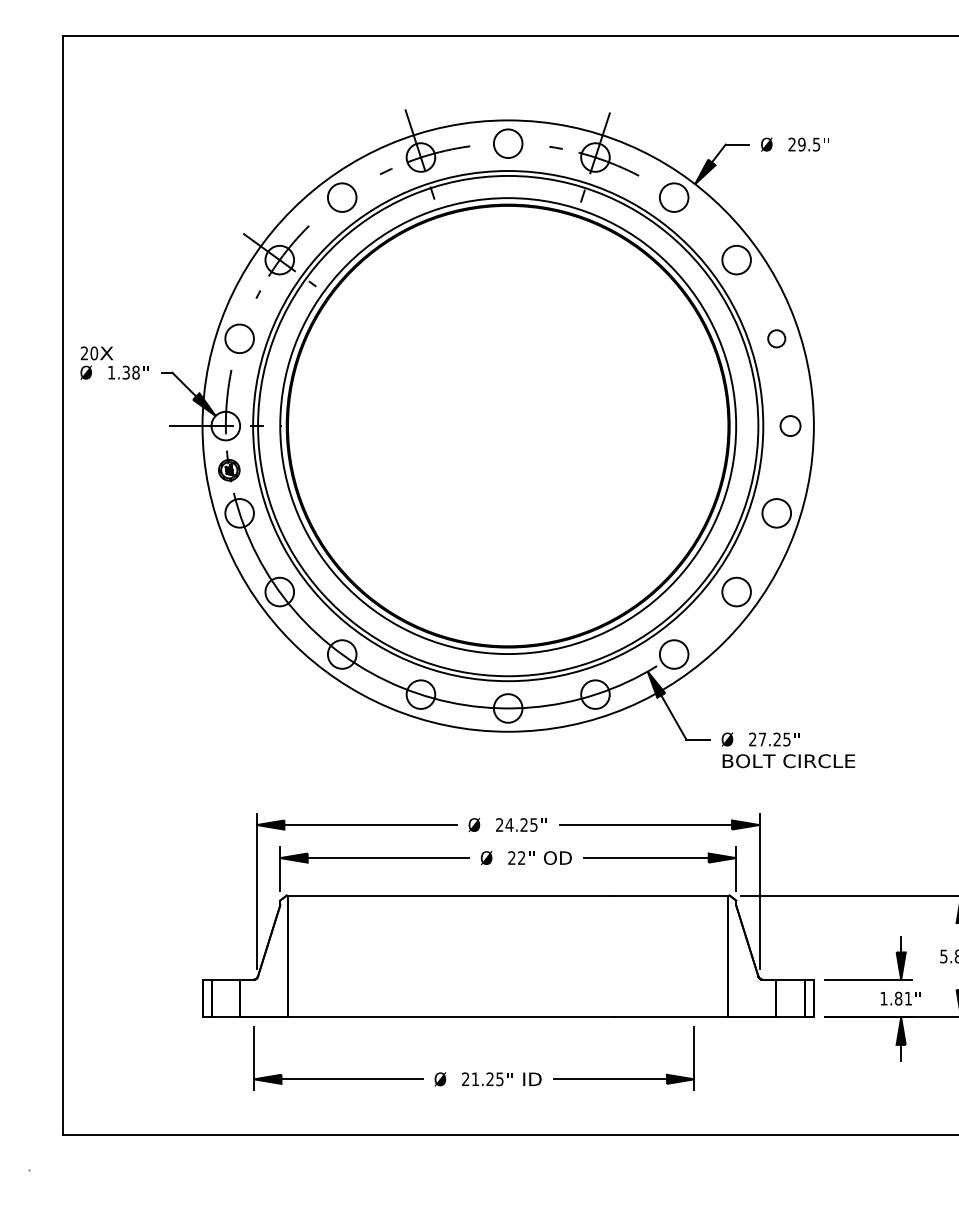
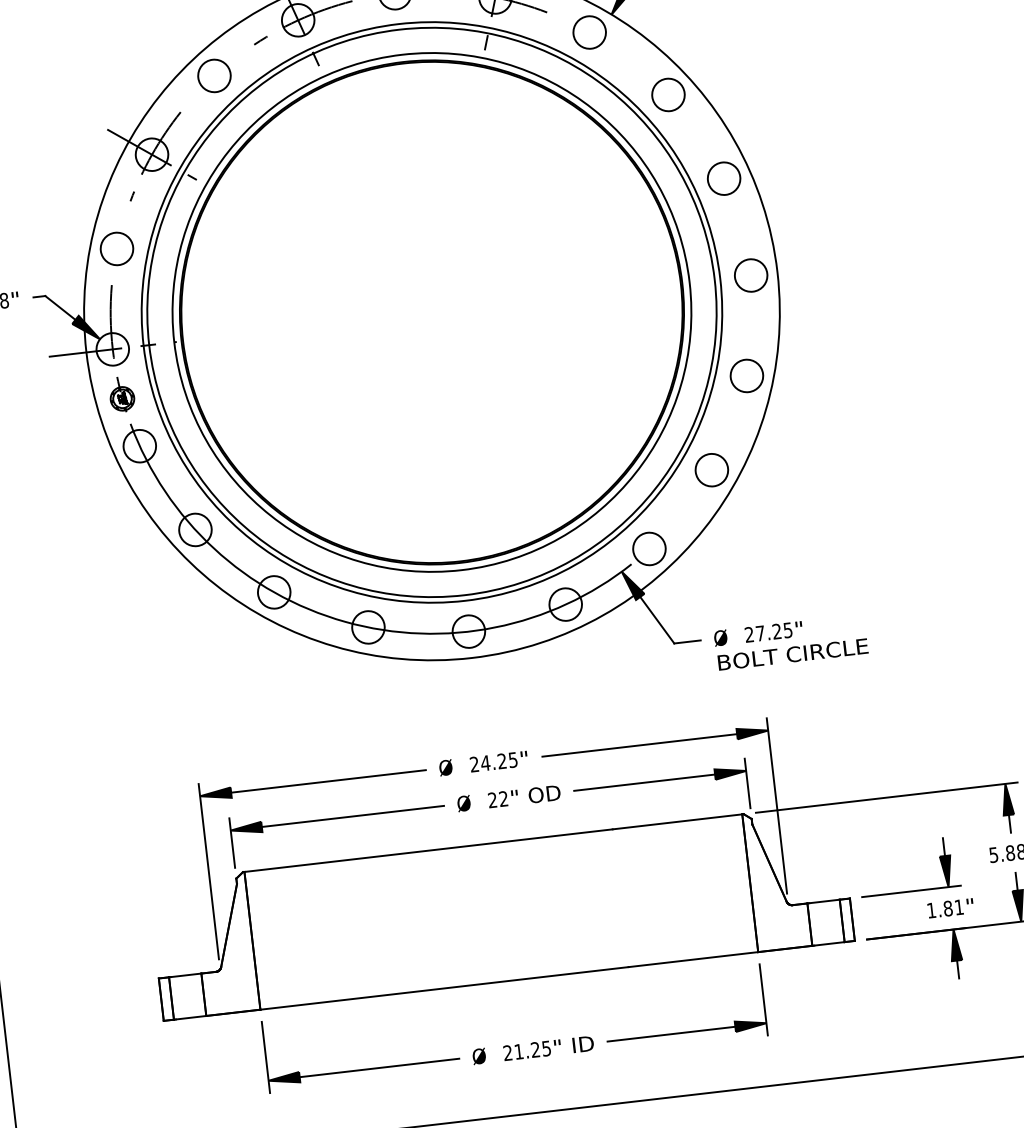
circle: (776, 338) -> (723, 178), size x1.67
circle: (790, 425) -> (750, 274), size x1.43
part: (474, 1072) -> (516, 1044), moved

